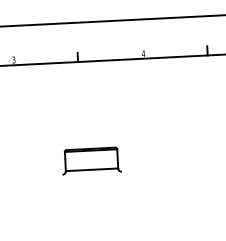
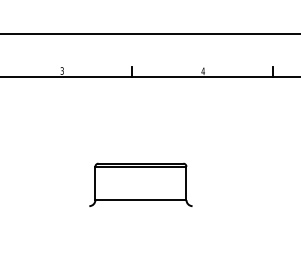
part: (91, 160) -> (140, 184), size x1.6

